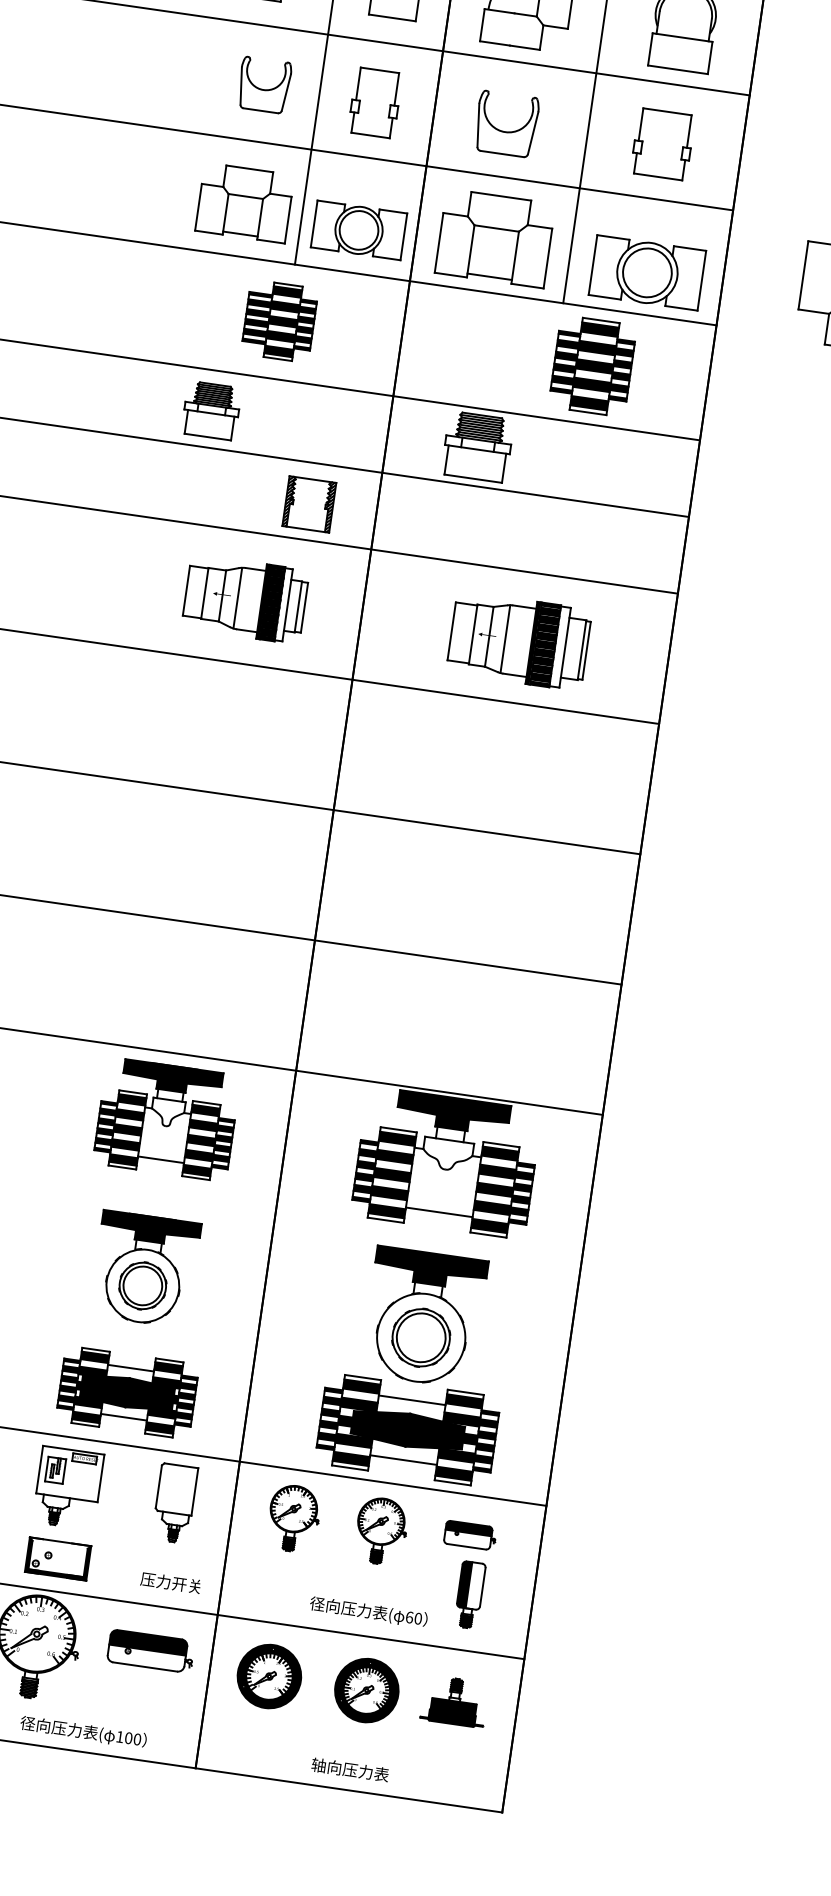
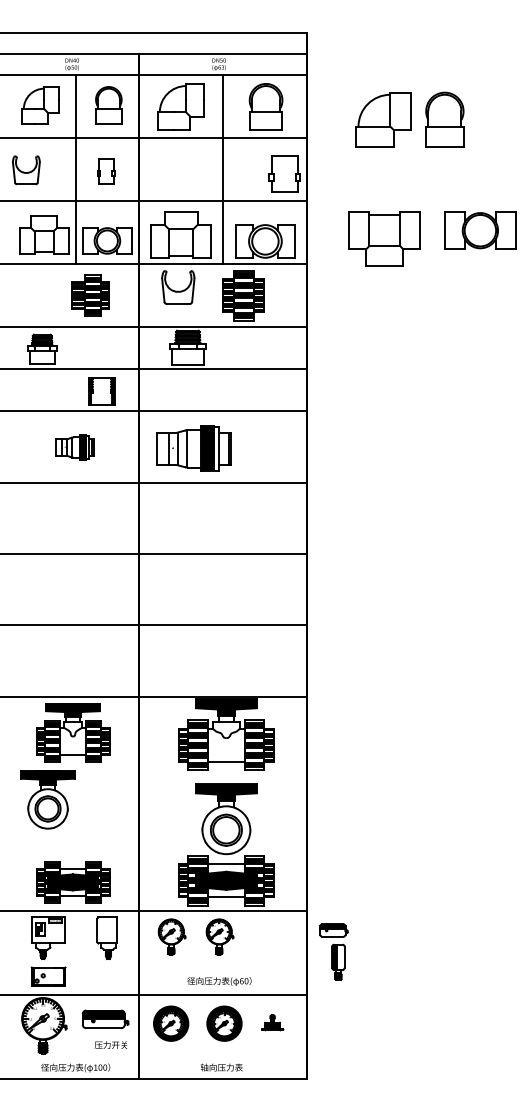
part: (264, 85) -> (26, 170), moved
part: (375, 101) -> (106, 170), size x0.7
part: (506, 124) -> (178, 287), moved
part: (662, 142) -> (284, 173), moved
part: (279, 320) -> (90, 295), moved
part: (244, 598) -> (74, 447), size x0.6
part: (518, 640) -> (193, 448), moved
part: (144, 1268) -> (47, 799), moved
part: (463, 1573) -> (333, 951), moved
text: (170, 1581) -> (110, 1044), moved
part: (454, 1701) -> (272, 1022), size x0.6

